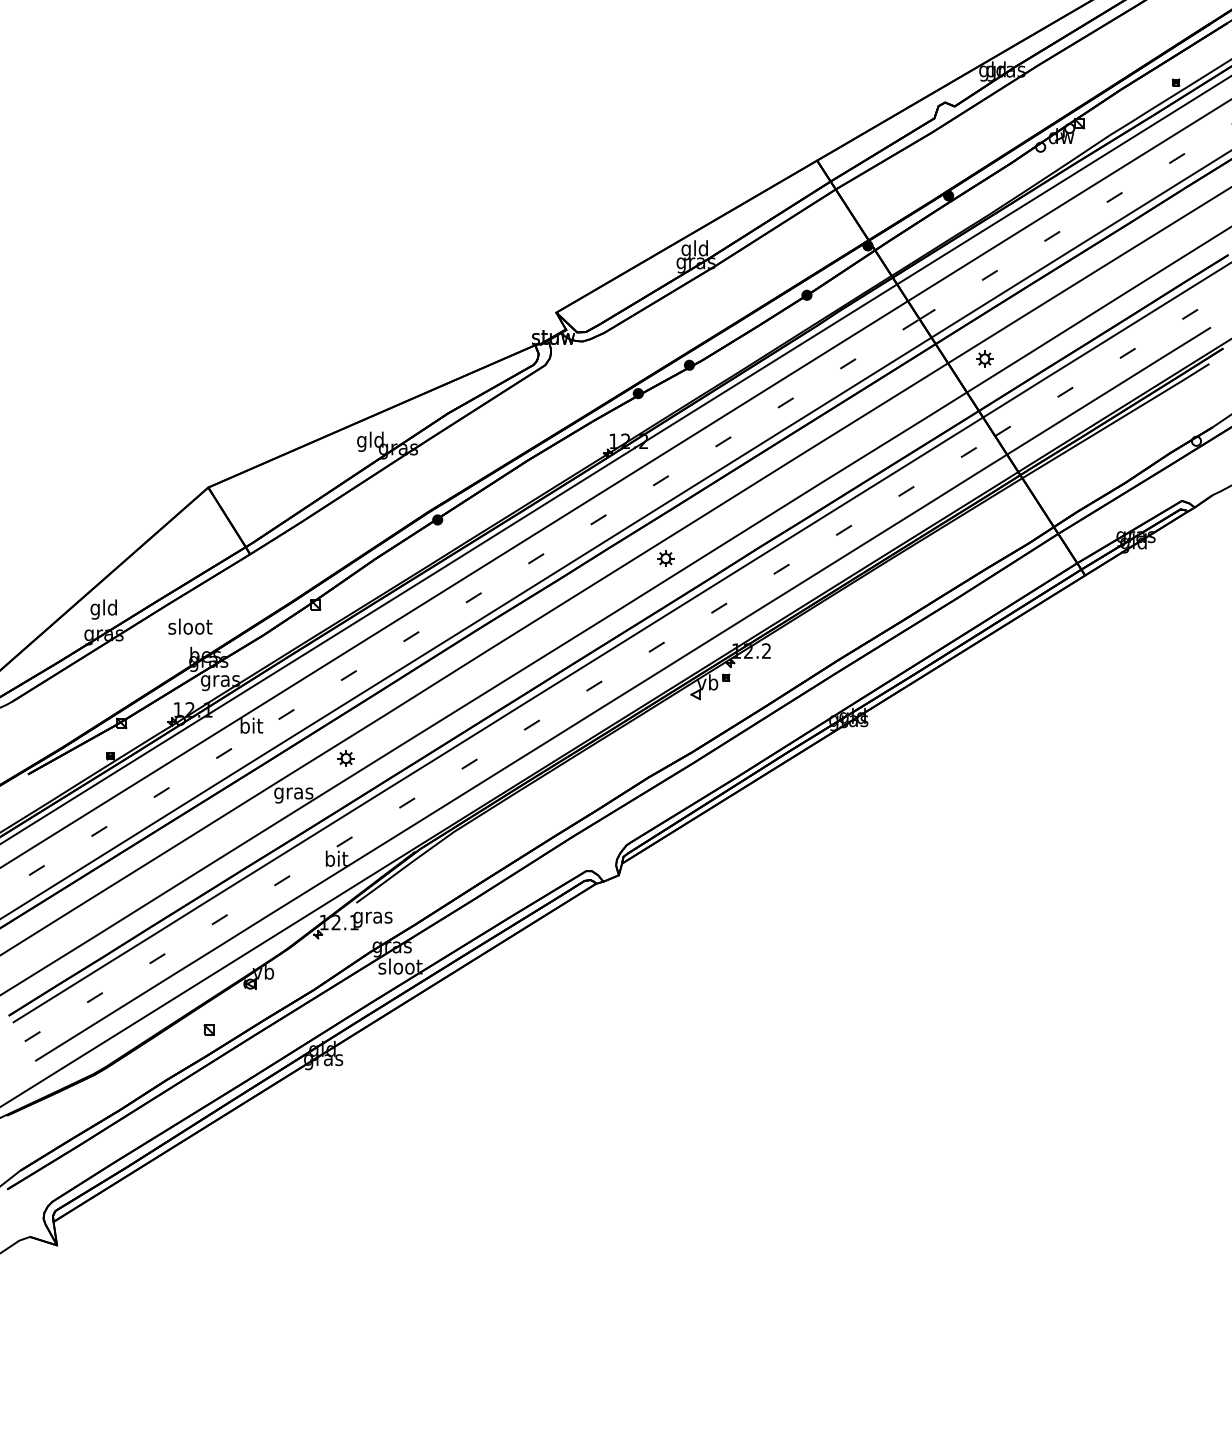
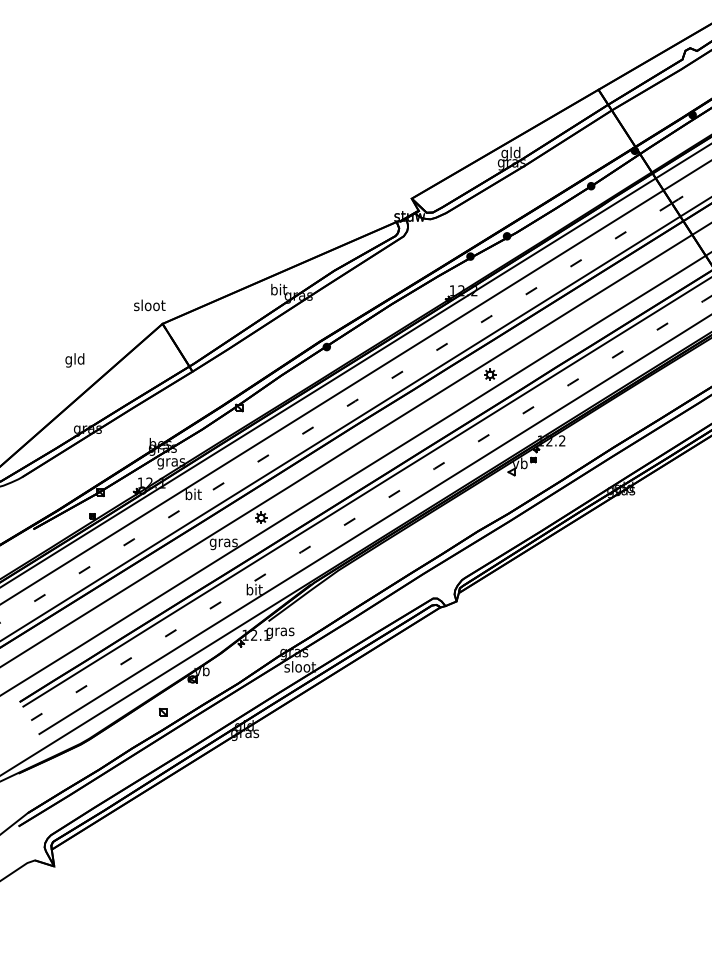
text: (370, 441) -> (278, 290), gld -> bit
text: (103, 609) -> (74, 360), moved
text: (190, 626) -> (149, 305), moved

